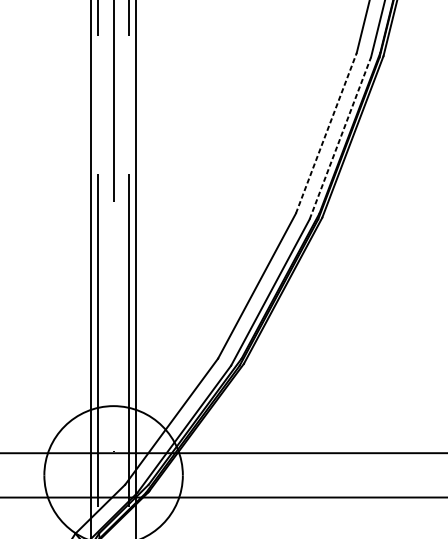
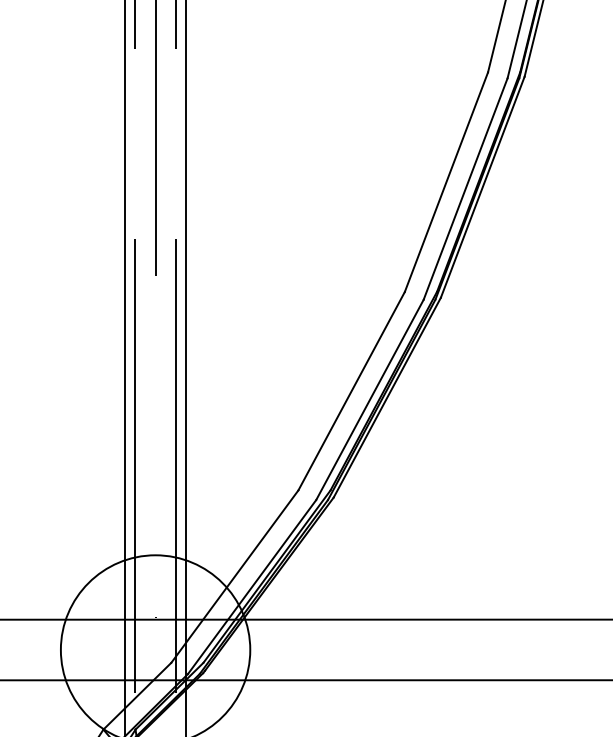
line: (326, 132) -> (446, 181), dashed -> solid
line: (340, 137) -> (465, 188), dashed -> solid

